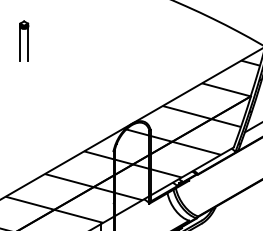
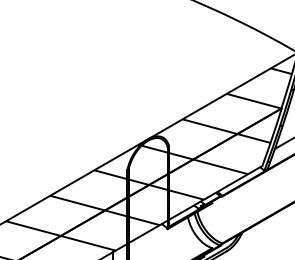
part: (23, 41) -> (26, 46), removed

